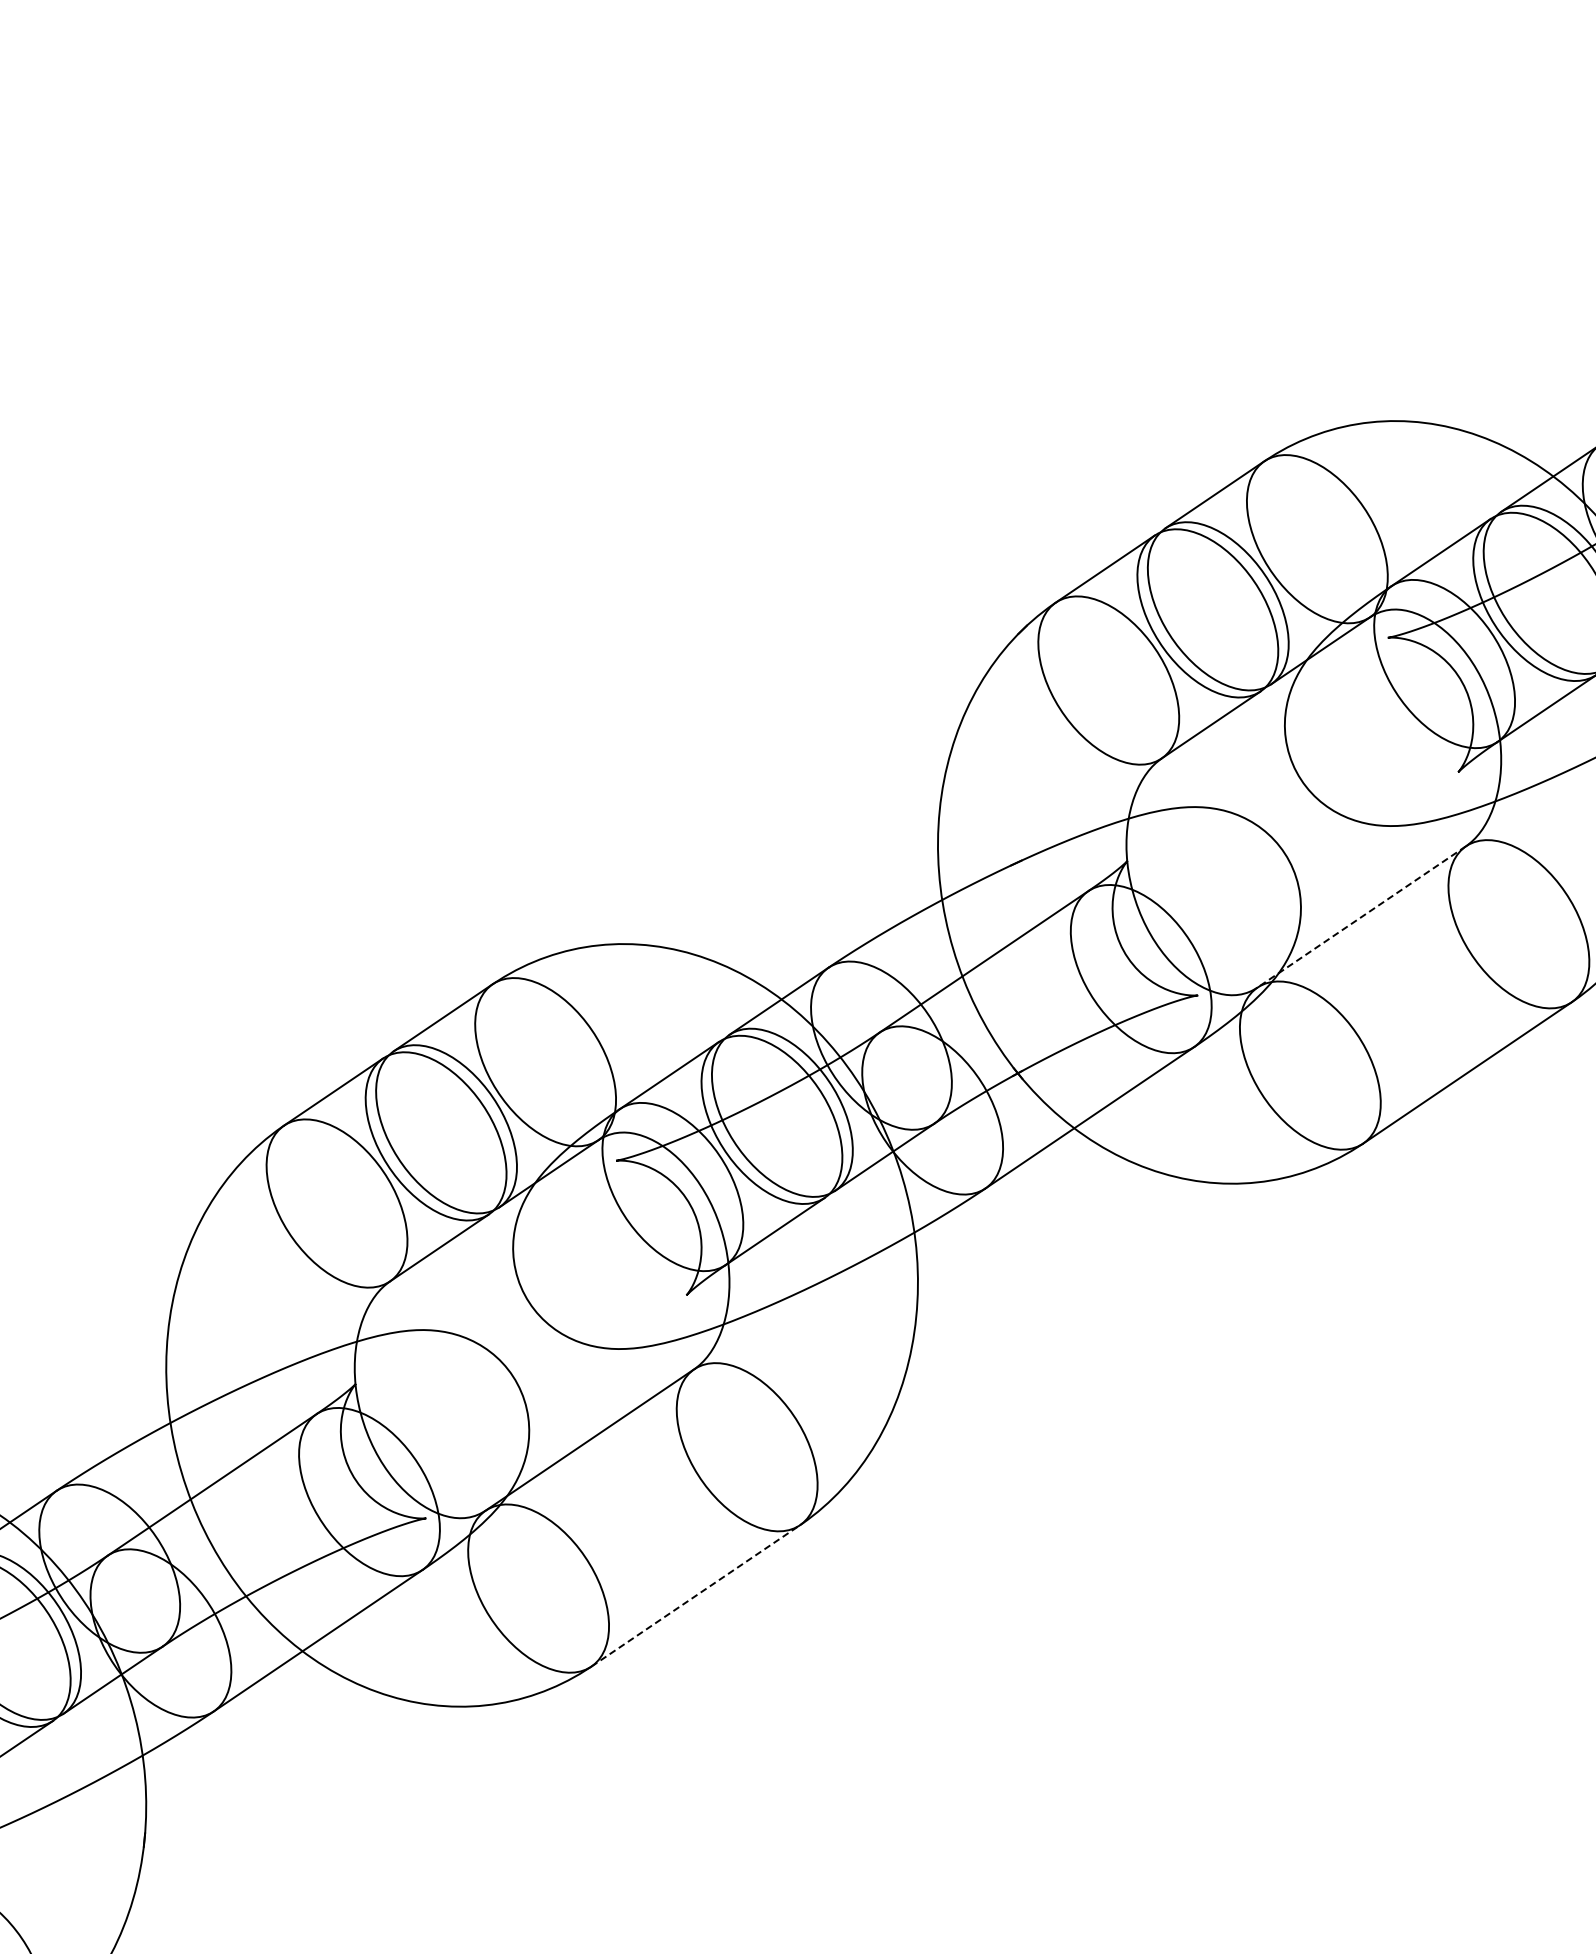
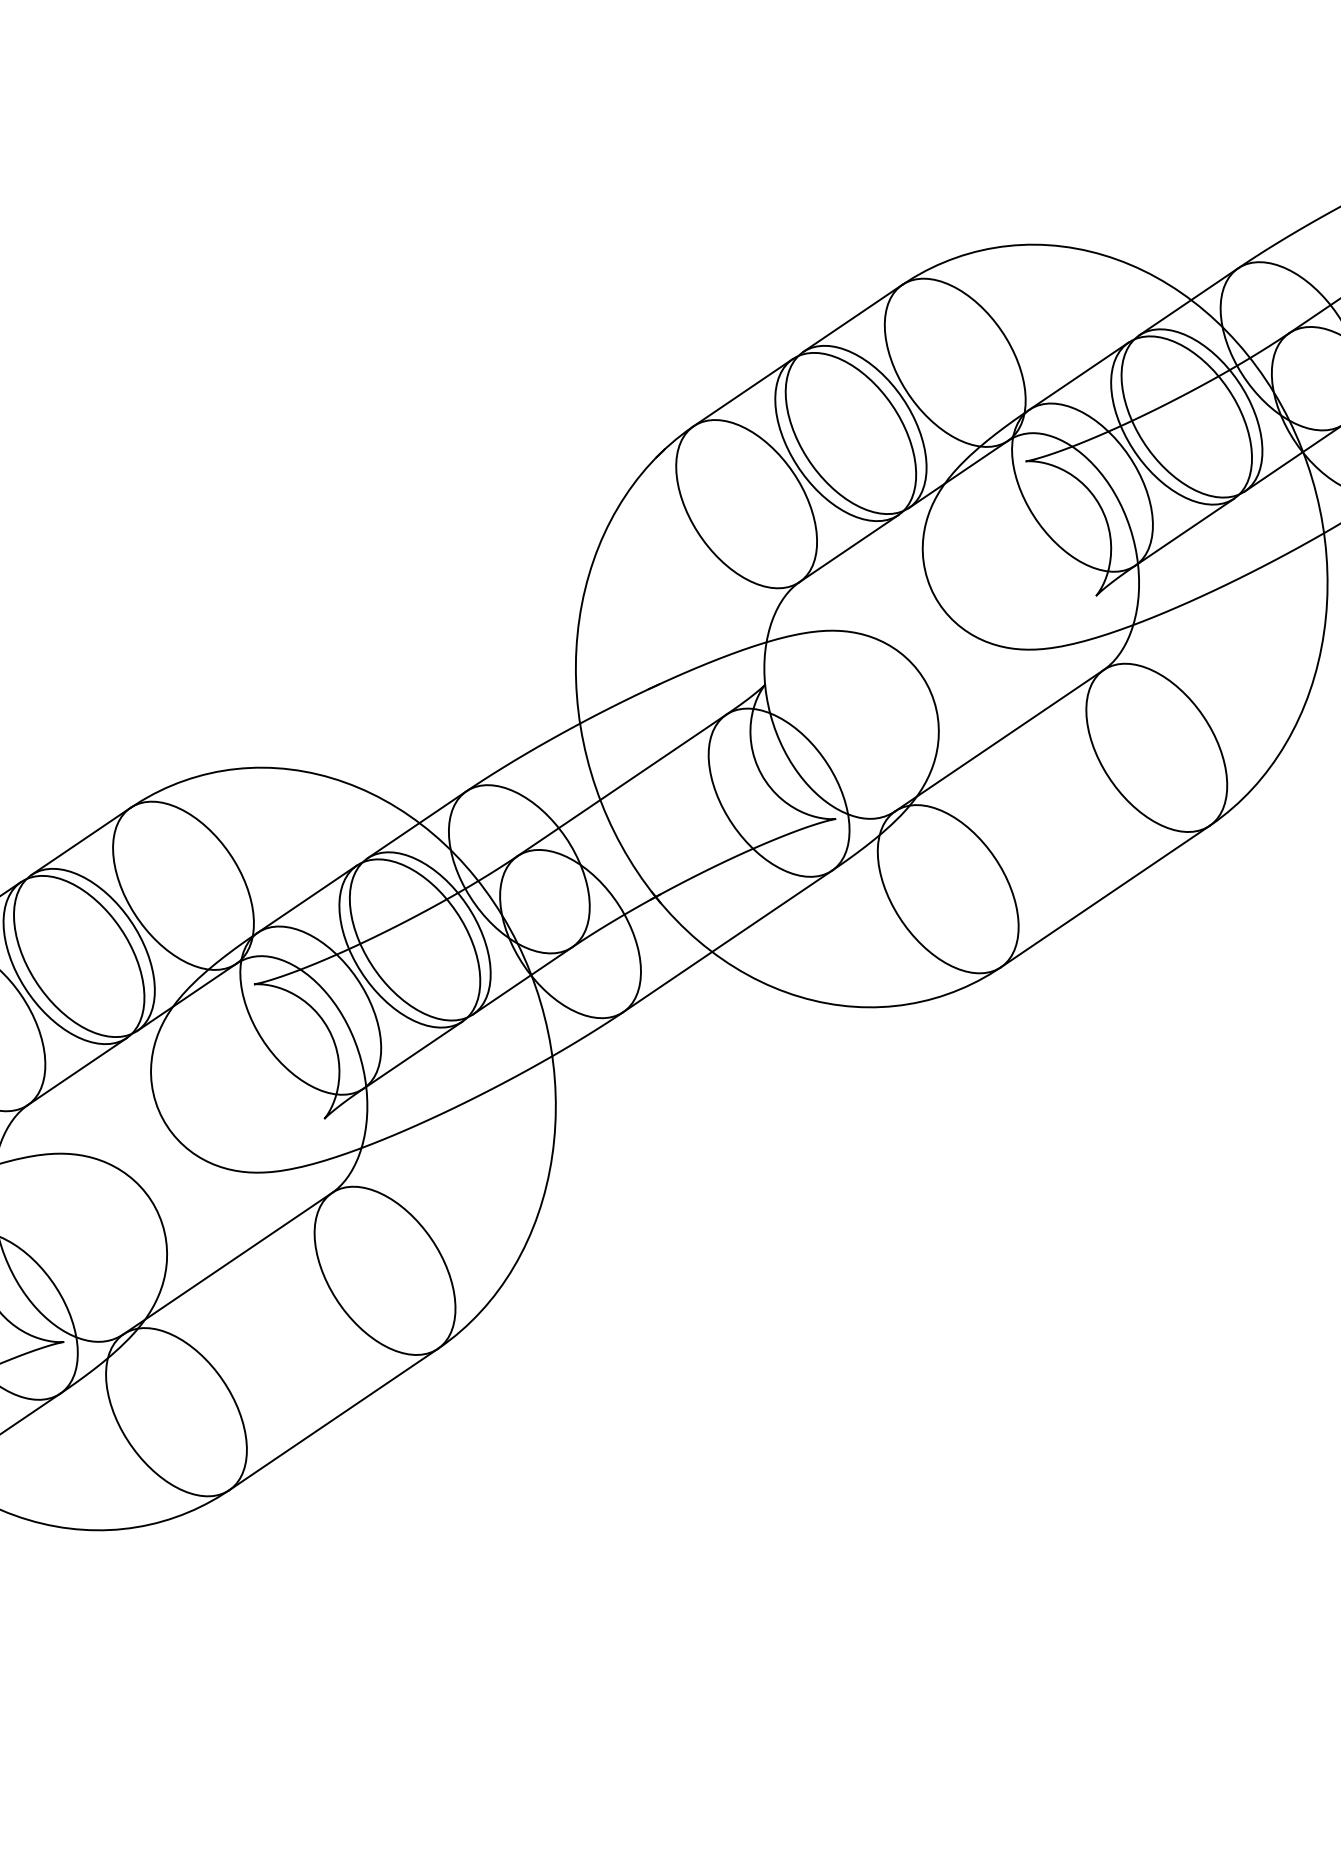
line: (1361, 916) -> (999, 740), dashed -> solid
line: (695, 1595) -> (333, 1419), dashed -> solid

